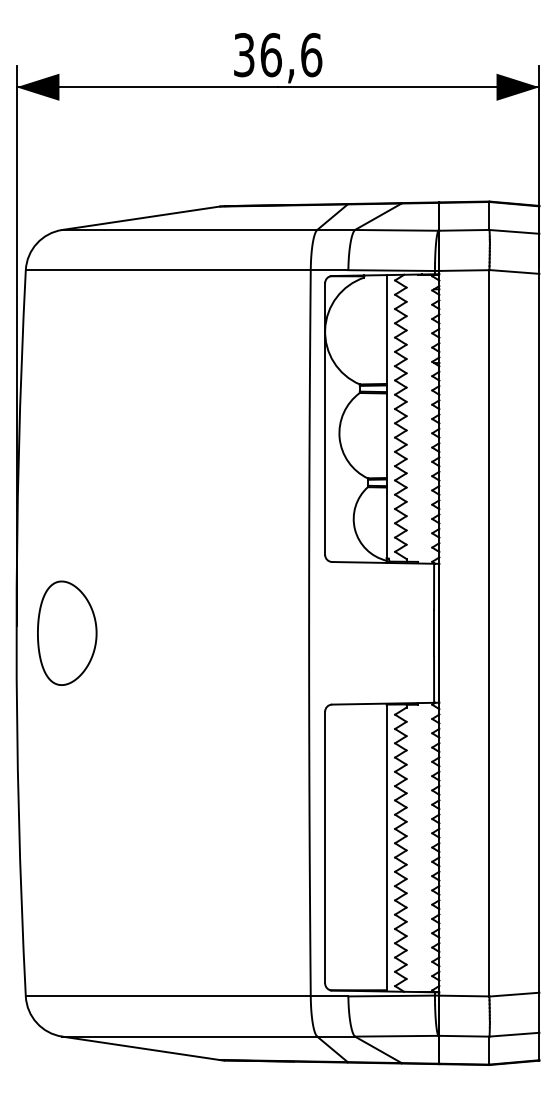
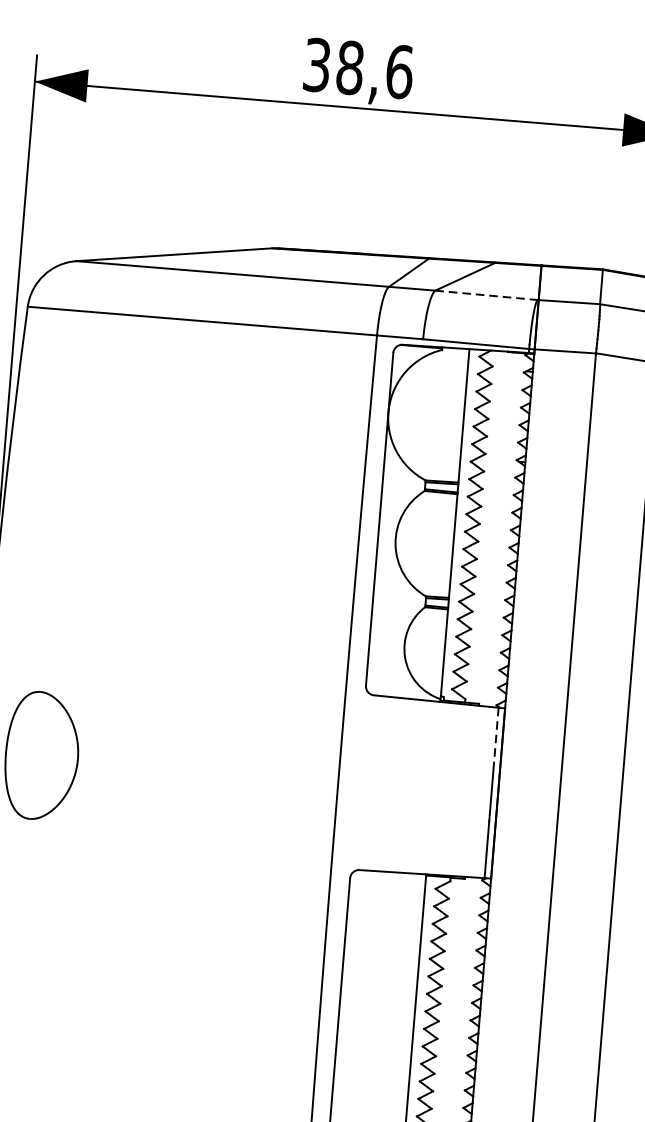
text: (270, 55) -> (349, 68), 36,6 -> 38,6
line: (396, 230) -> (486, 295), solid -> dashed
line: (434, 587) -> (496, 736), solid -> dashed

